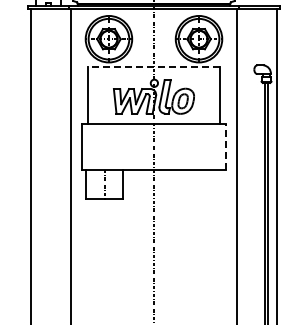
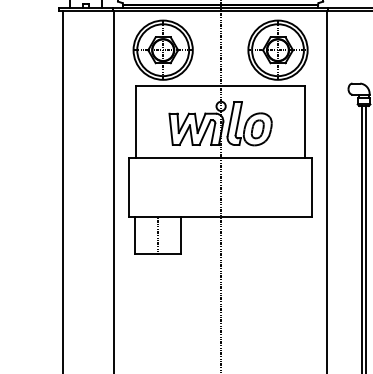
line: (153, 67) -> (219, 86), dashed -> solid
line: (225, 146) -> (311, 186), dashed -> solid

